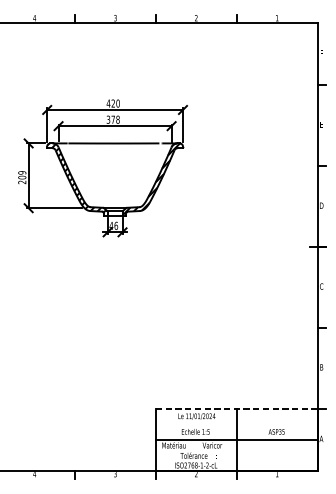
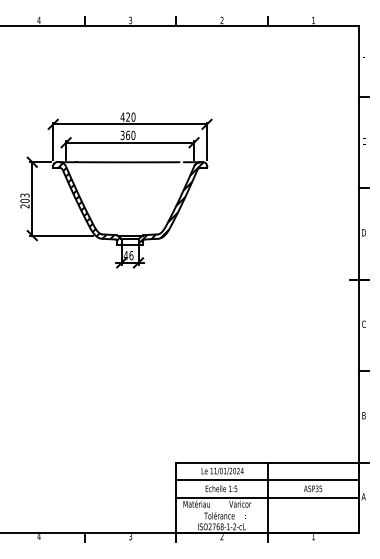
text: (115, 119) -> (130, 135), 378 -> 360
text: (21, 172) -> (24, 195), 209 -> 203
line: (236, 408) -> (267, 462), dashed -> solid
line: (236, 424) -> (267, 480), added

